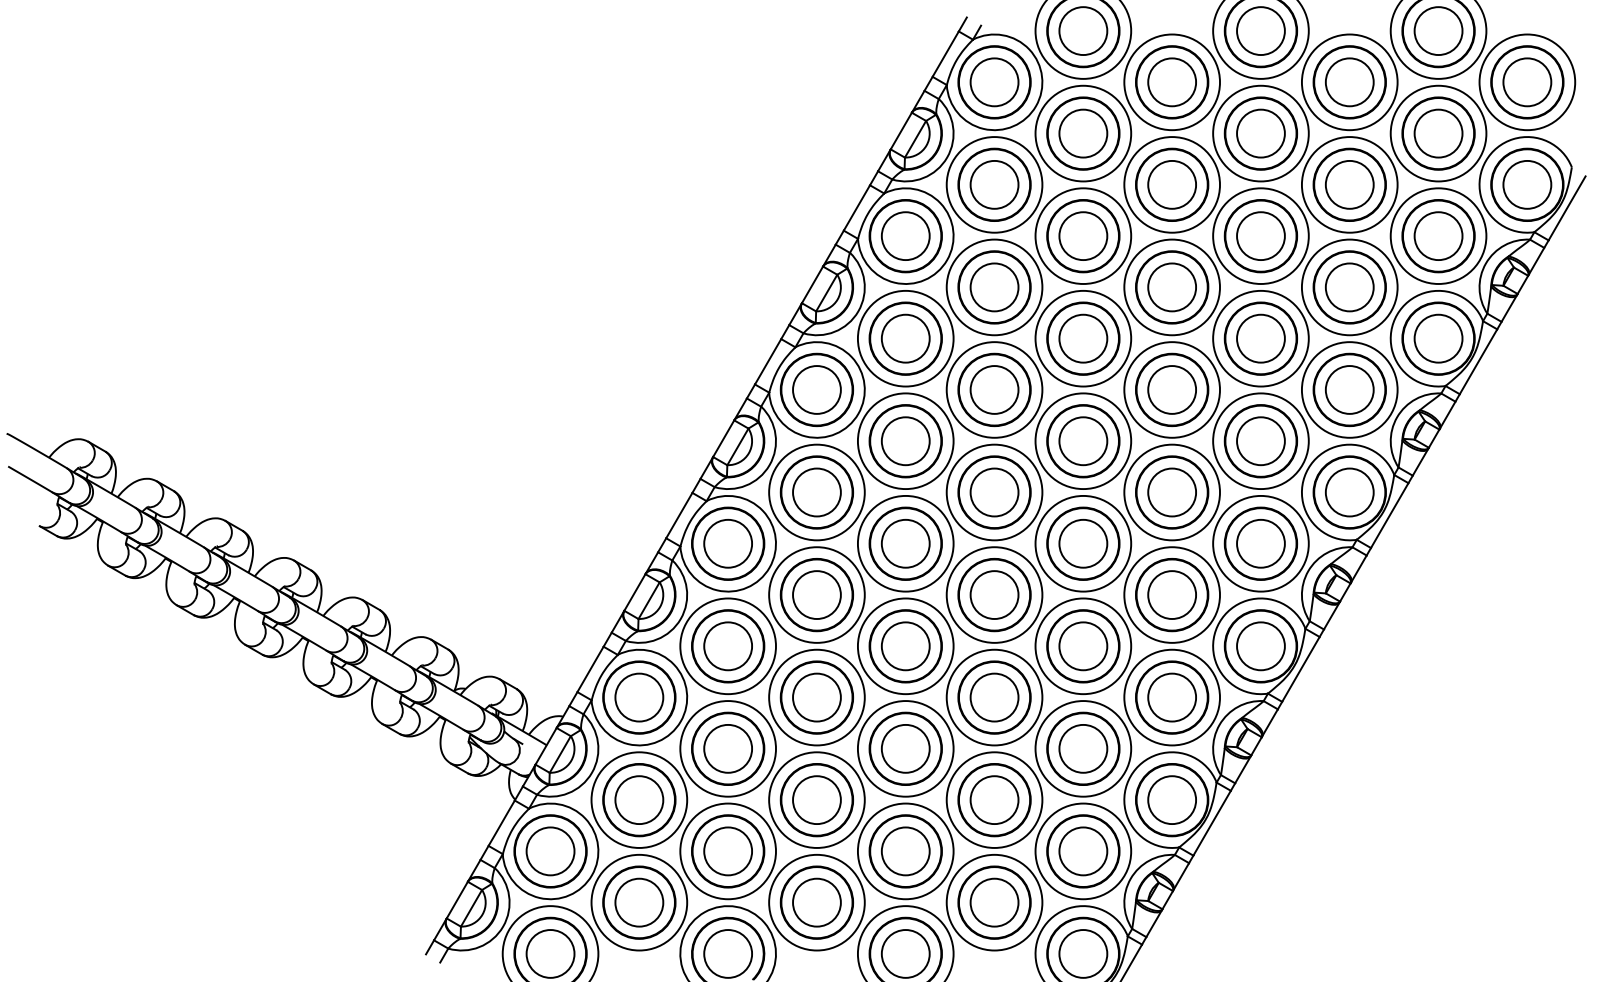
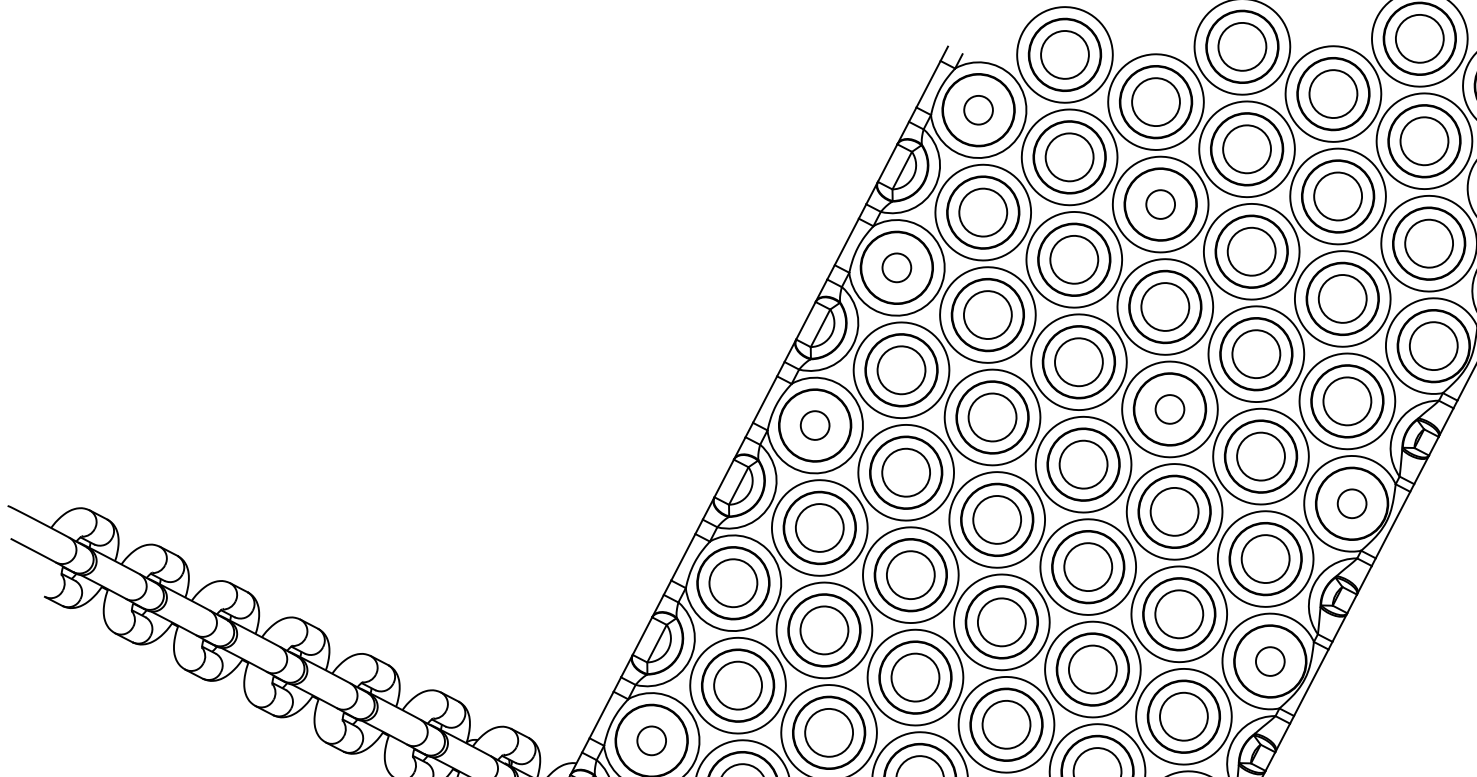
circle: (994, 82) -> (978, 110), size x0.6
circle: (1172, 184) -> (1160, 204), size x0.6
circle: (905, 236) -> (896, 268), size x0.6
circle: (816, 389) -> (814, 425), size x0.6
circle: (1172, 389) -> (1170, 408), size x0.6
circle: (1349, 492) -> (1351, 503), size x0.6
circle: (1260, 646) -> (1269, 661), size x0.6
circle: (639, 697) -> (651, 740), size x0.6

